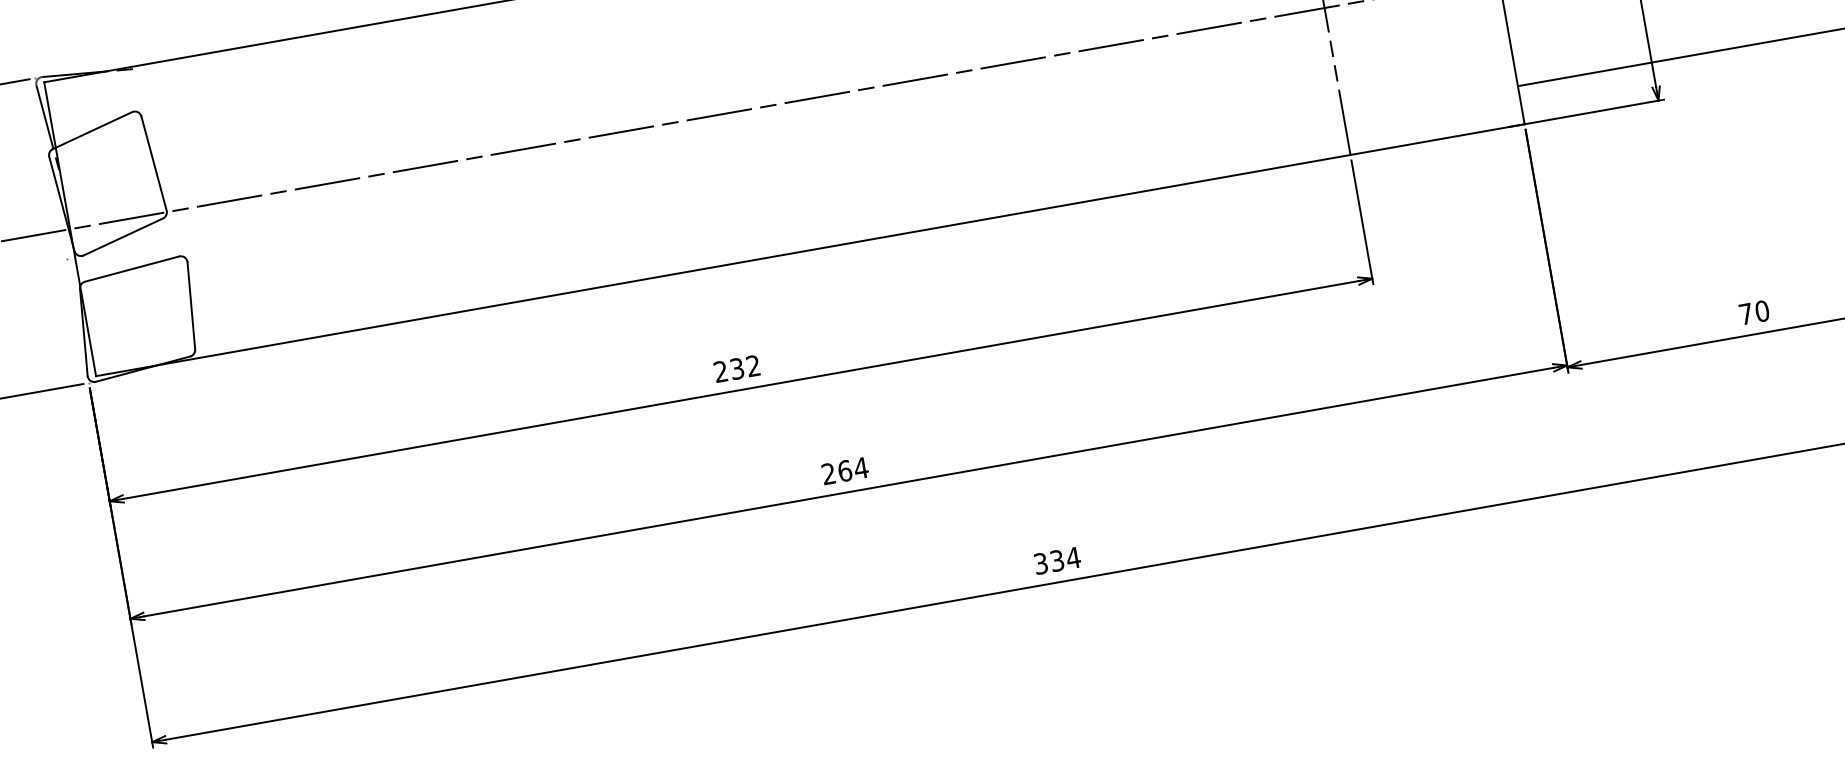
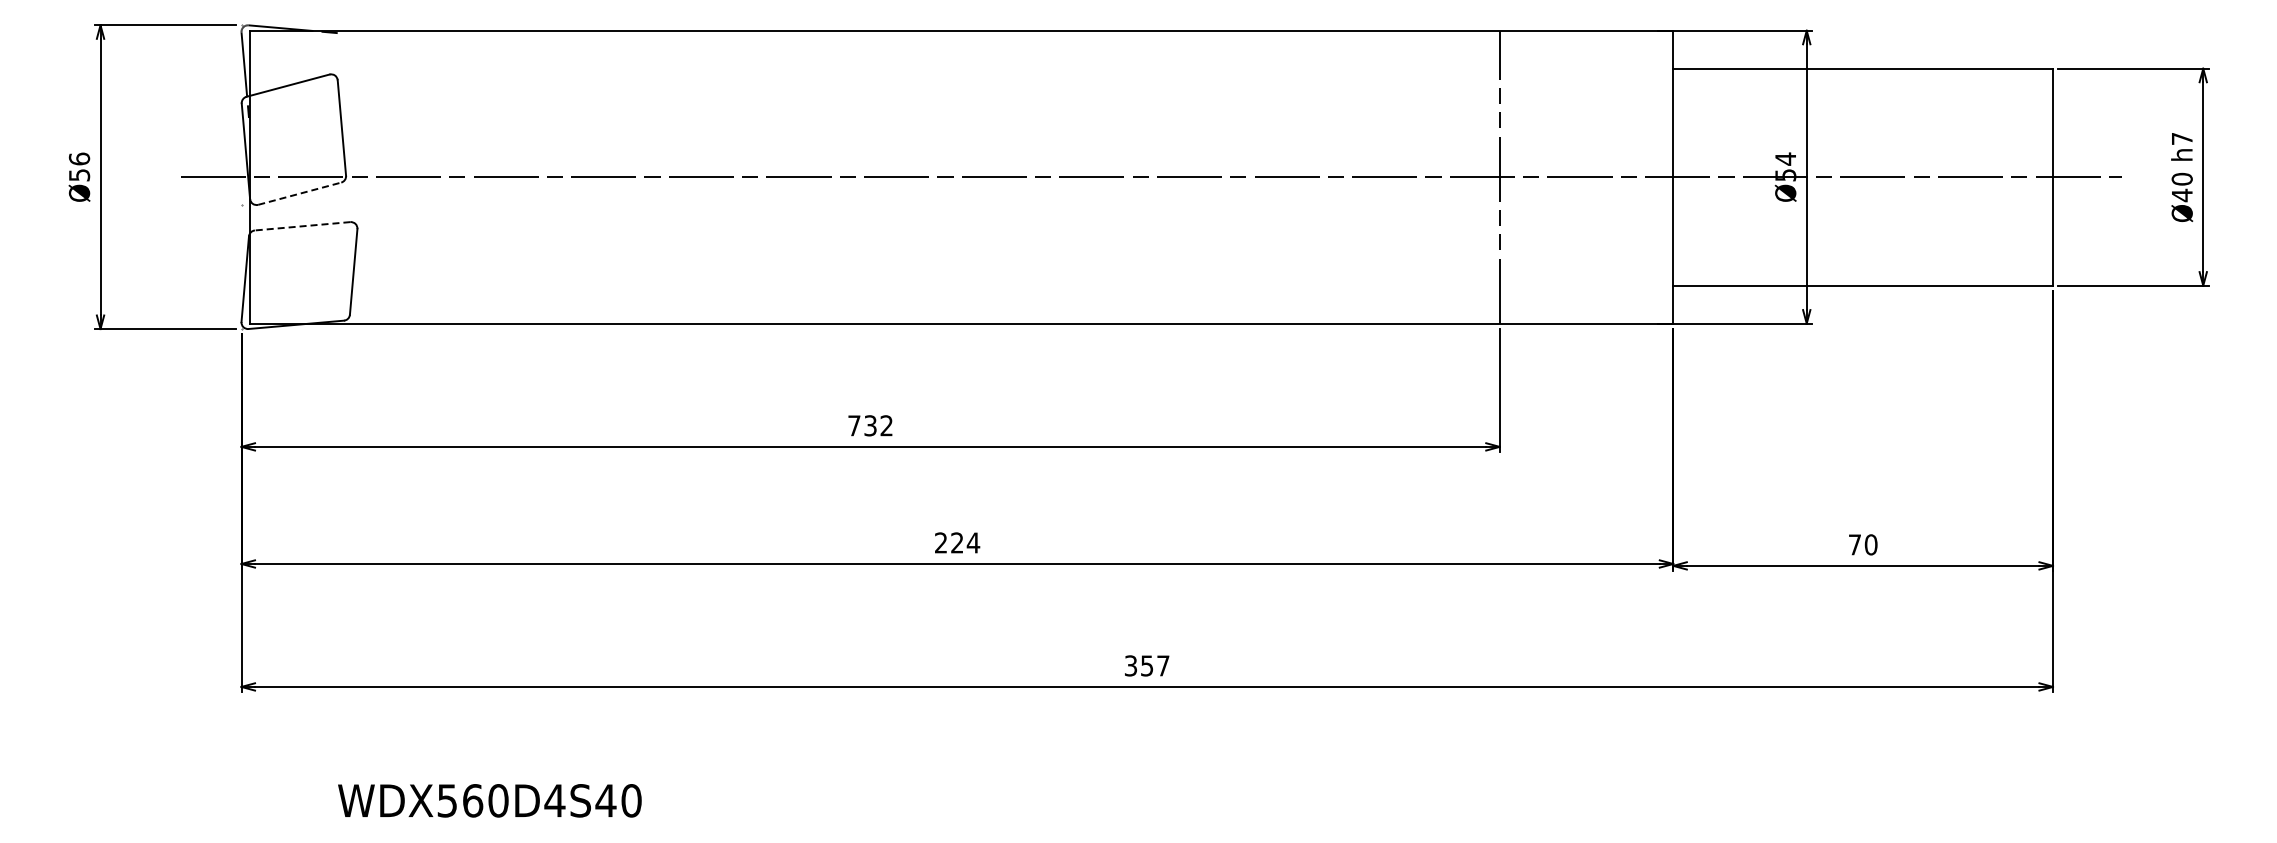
line: (123, 236) -> (299, 193), solid -> dashed
line: (131, 269) -> (302, 226), solid -> dashed
text: (721, 371) -> (854, 425), 232 -> 732
text: (845, 470) -> (957, 542), 264 -> 224
text: (1065, 558) -> (1155, 665), 334 -> 357

